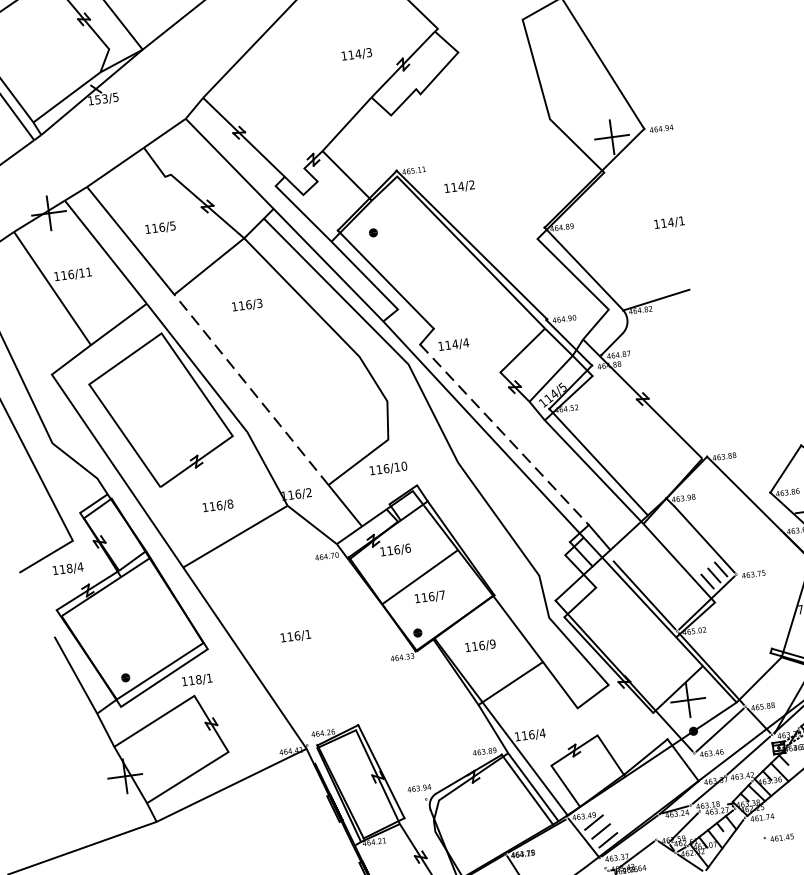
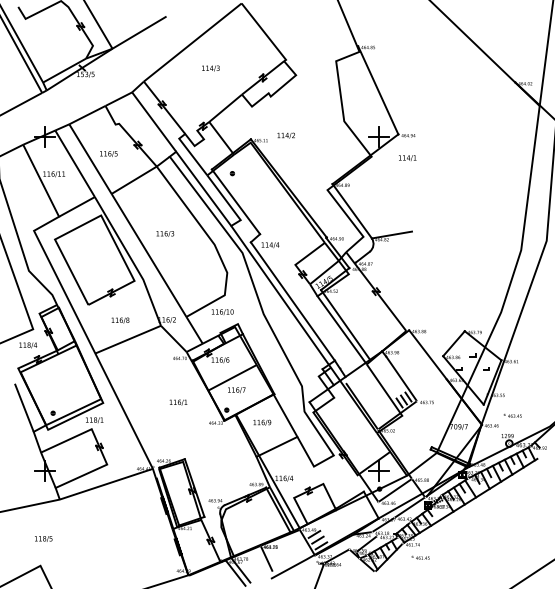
text: (356, 54) -> (210, 68), moved
text: (458, 186) -> (285, 135), moved
text: (669, 221) -> (407, 157), moved
text: (247, 304) -> (165, 233), moved
line: (252, 389) -> (149, 255), dashed -> solid
line: (503, 434) -> (292, 301), dashed -> solid
text: (295, 636) -> (178, 402), moved

